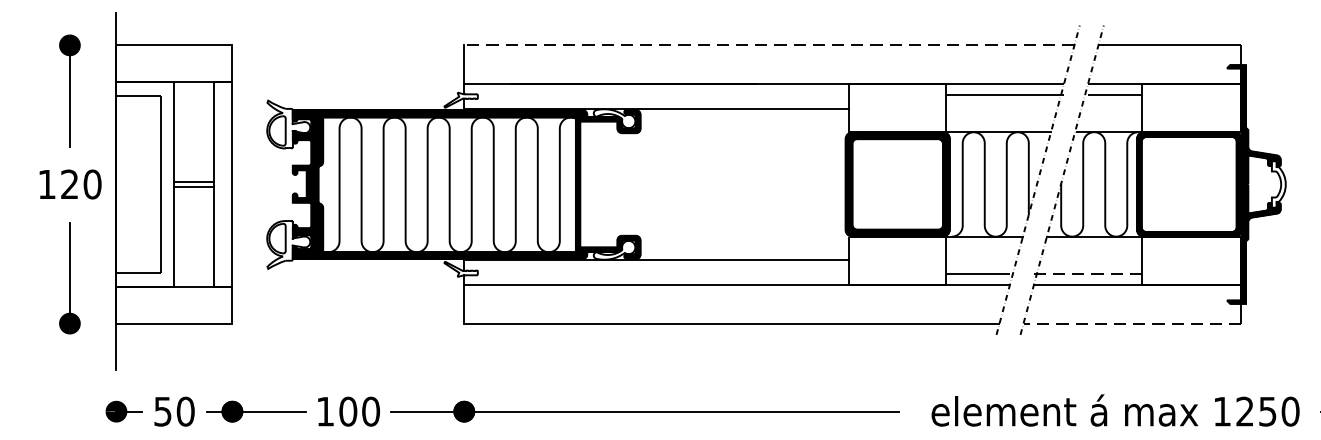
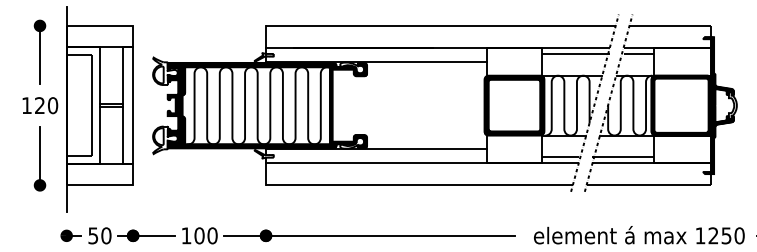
line: (768, 44) -> (440, 25), dashed -> solid
line: (1087, 273) -> (623, 156), dashed -> solid
line: (1131, 323) -> (648, 185), dashed -> solid

